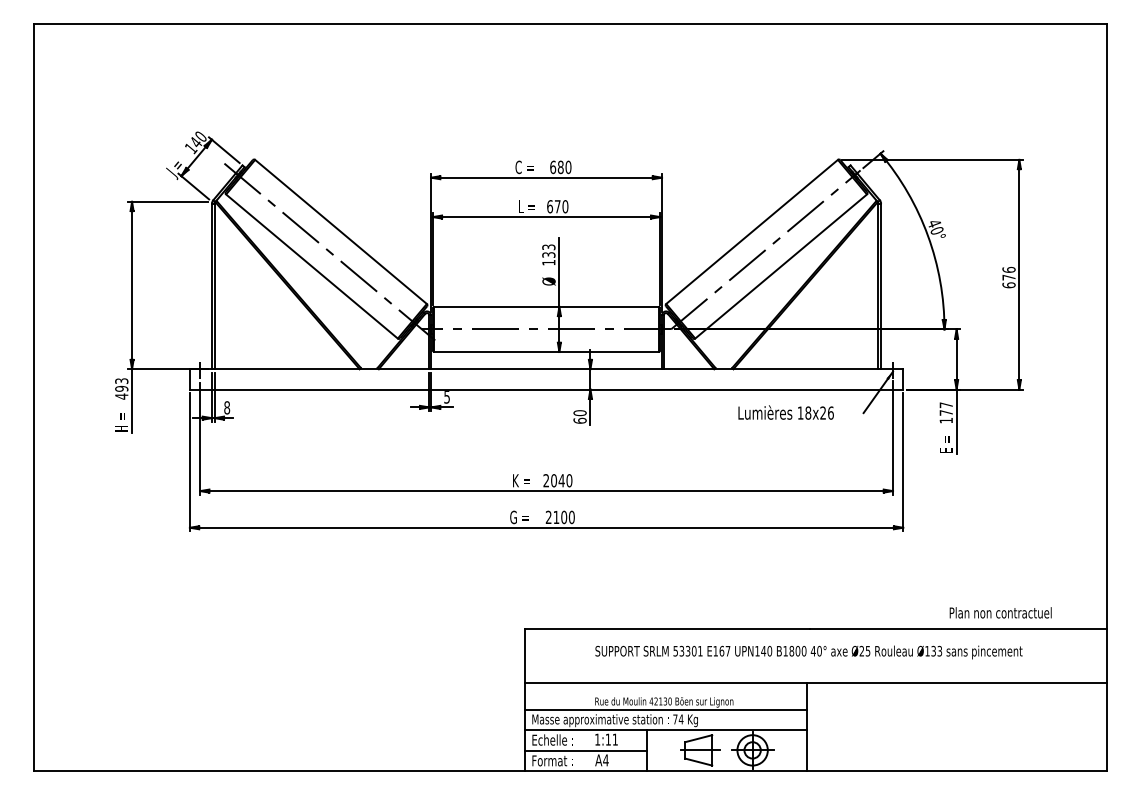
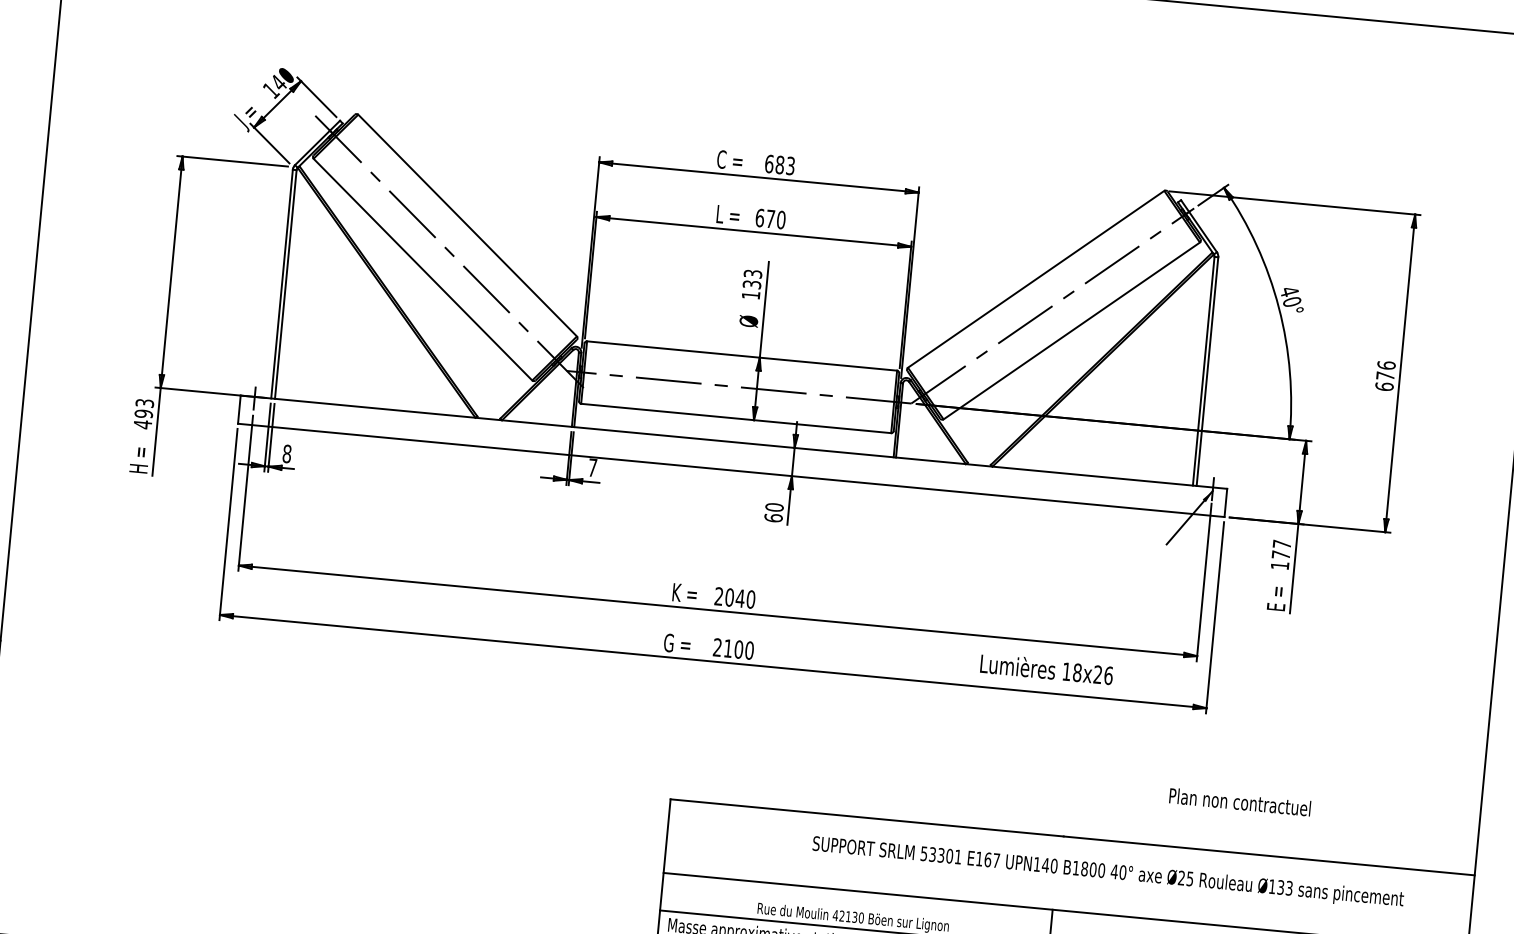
text: (568, 167) -> (790, 166), 680 -> 683
text: (446, 397) -> (591, 468), 5 -> 7
text: (785, 412) -> (1045, 668), moved
text: (1000, 612) -> (1239, 801), moved
text: (808, 652) -> (1107, 872), moved

